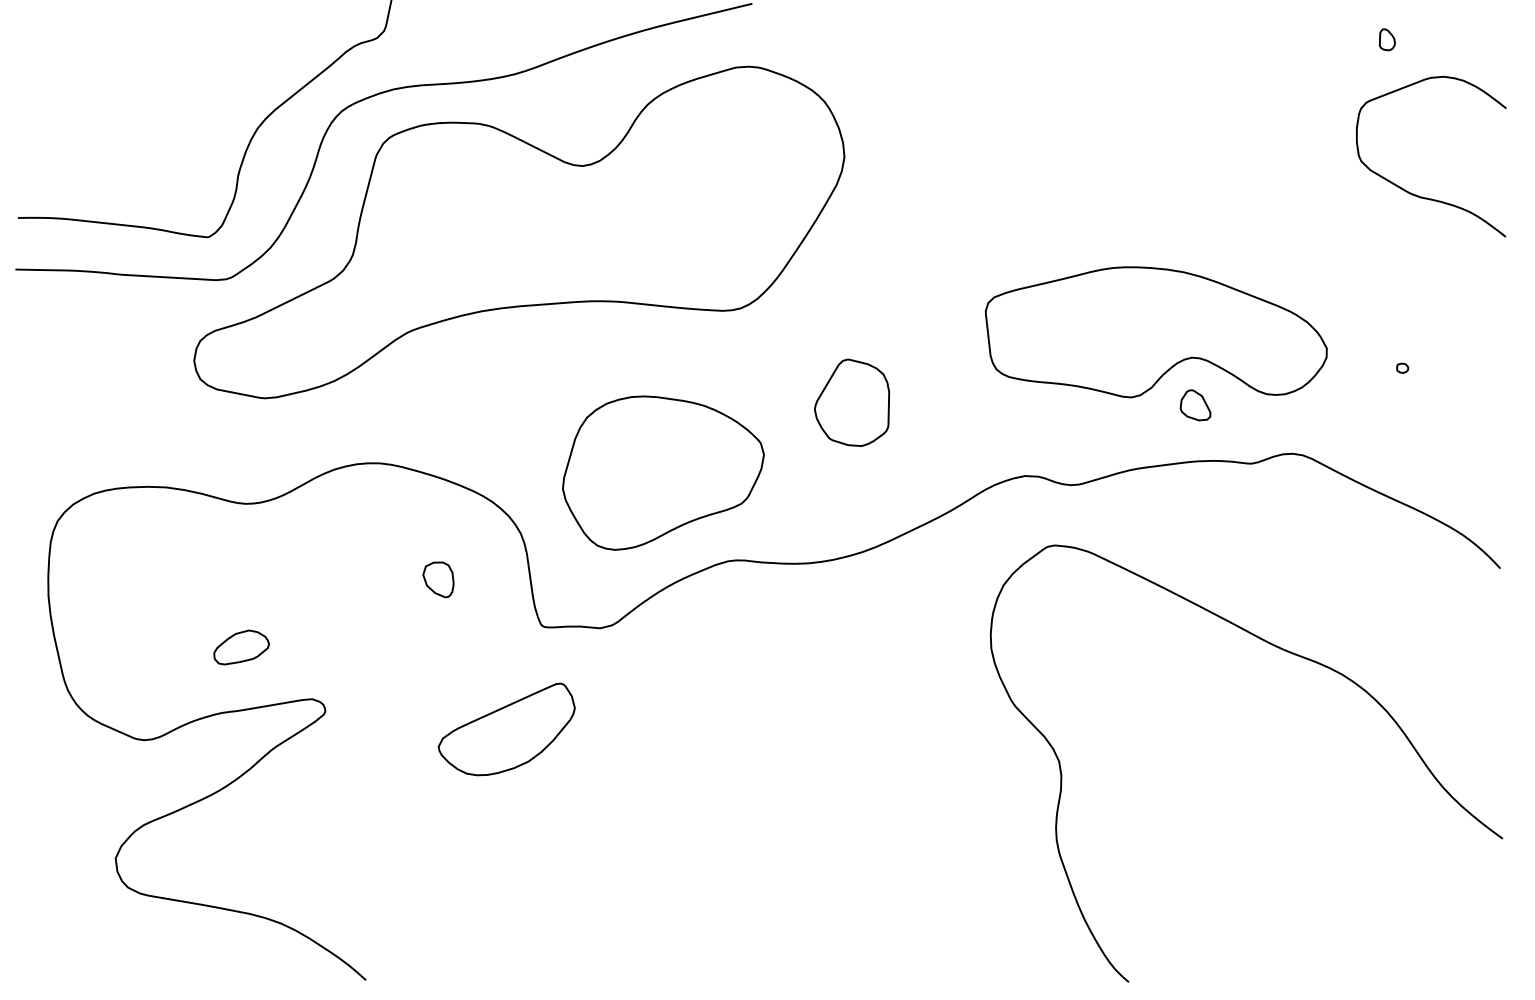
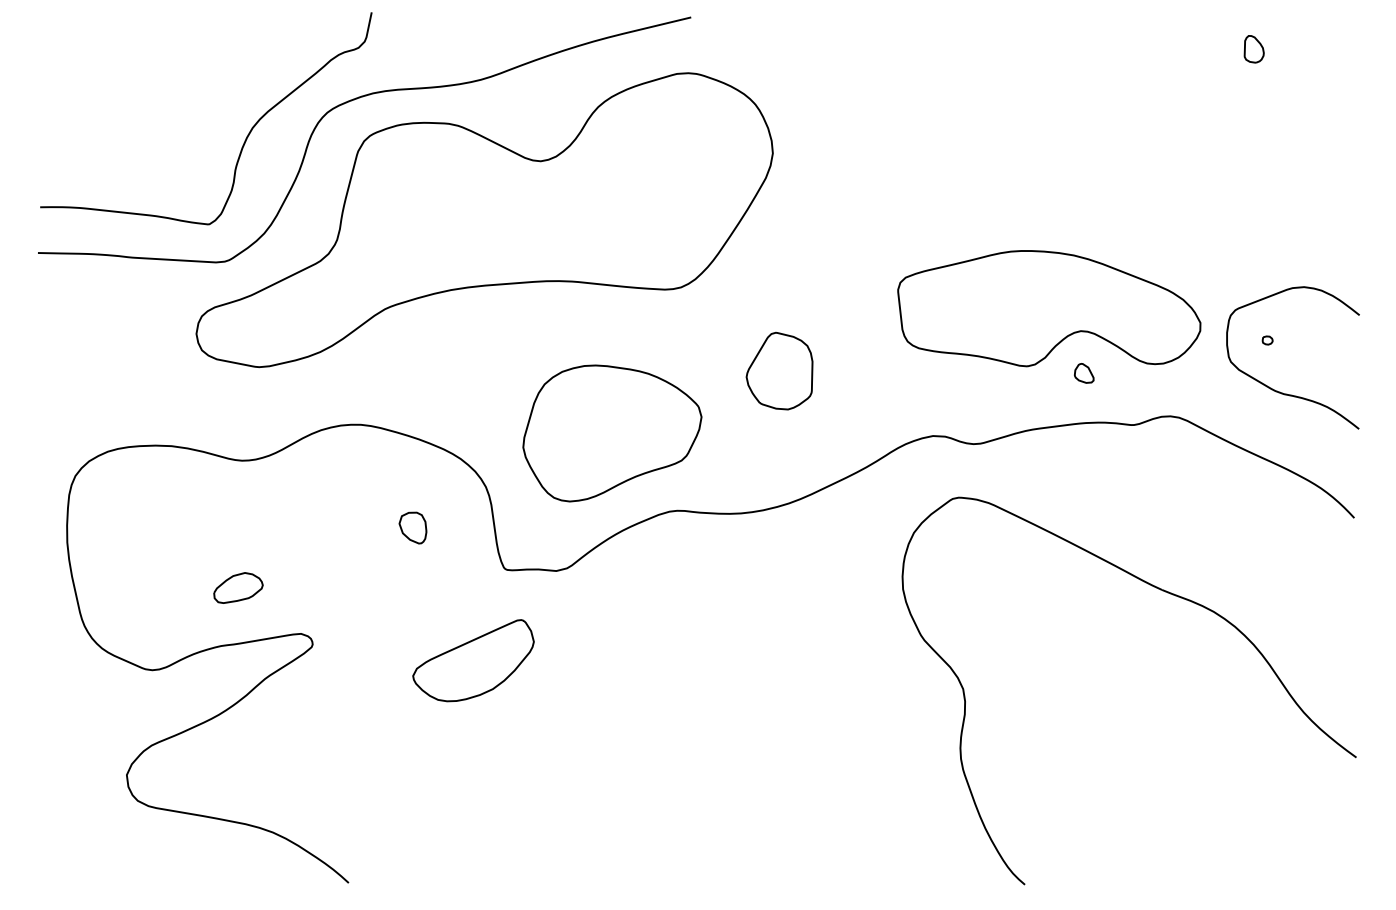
part: (1386, 39) -> (1253, 49), size x1.43
curve: (1417, 194) -> (1280, 391), moved
part: (1196, 405) -> (1084, 373), size x0.71

